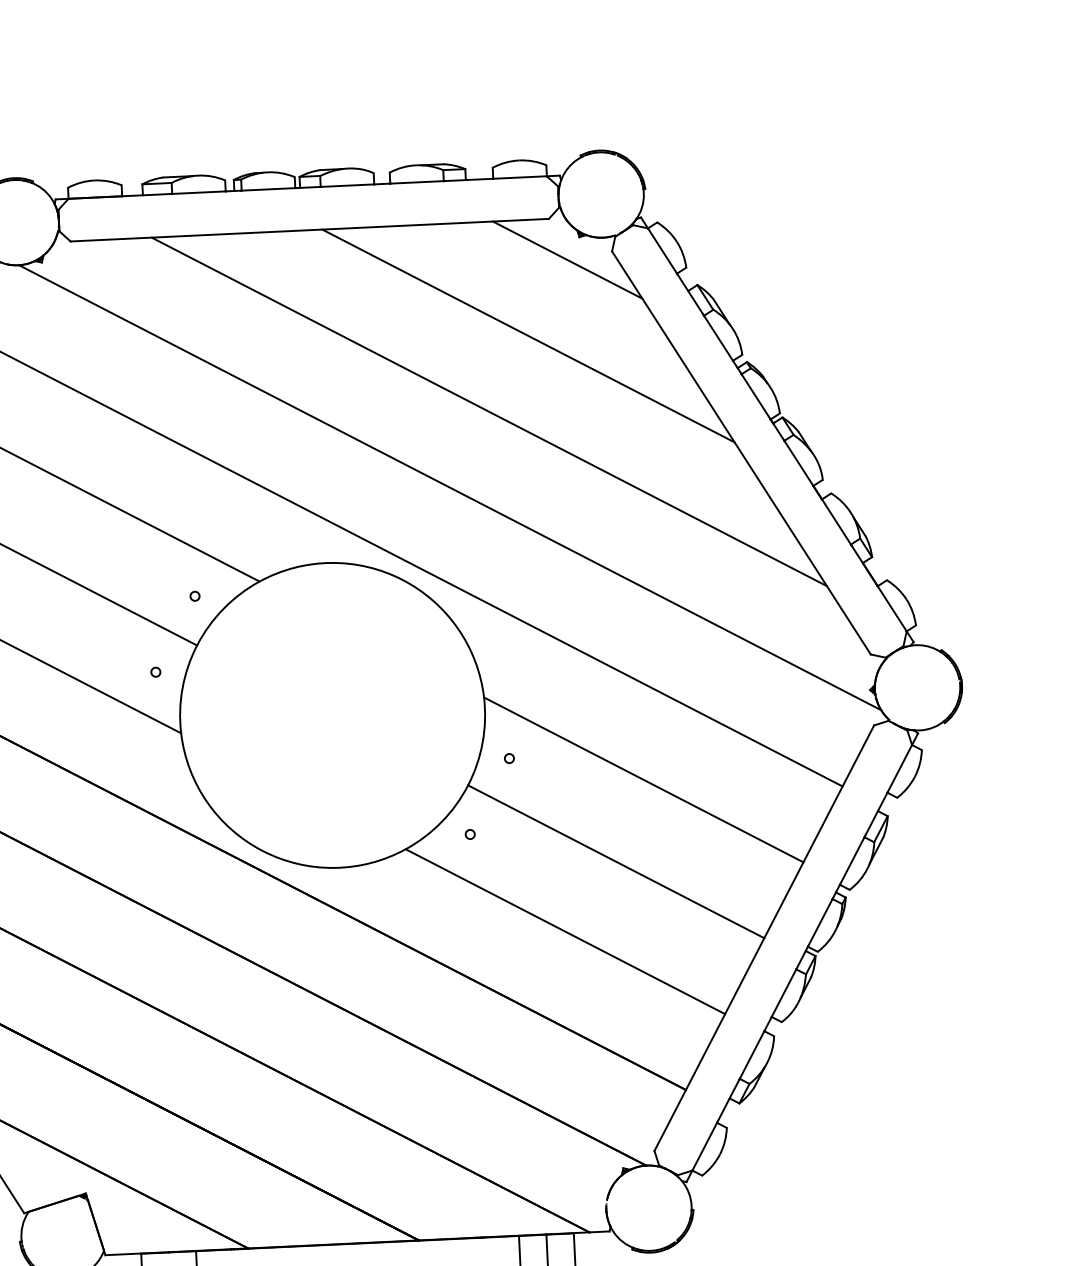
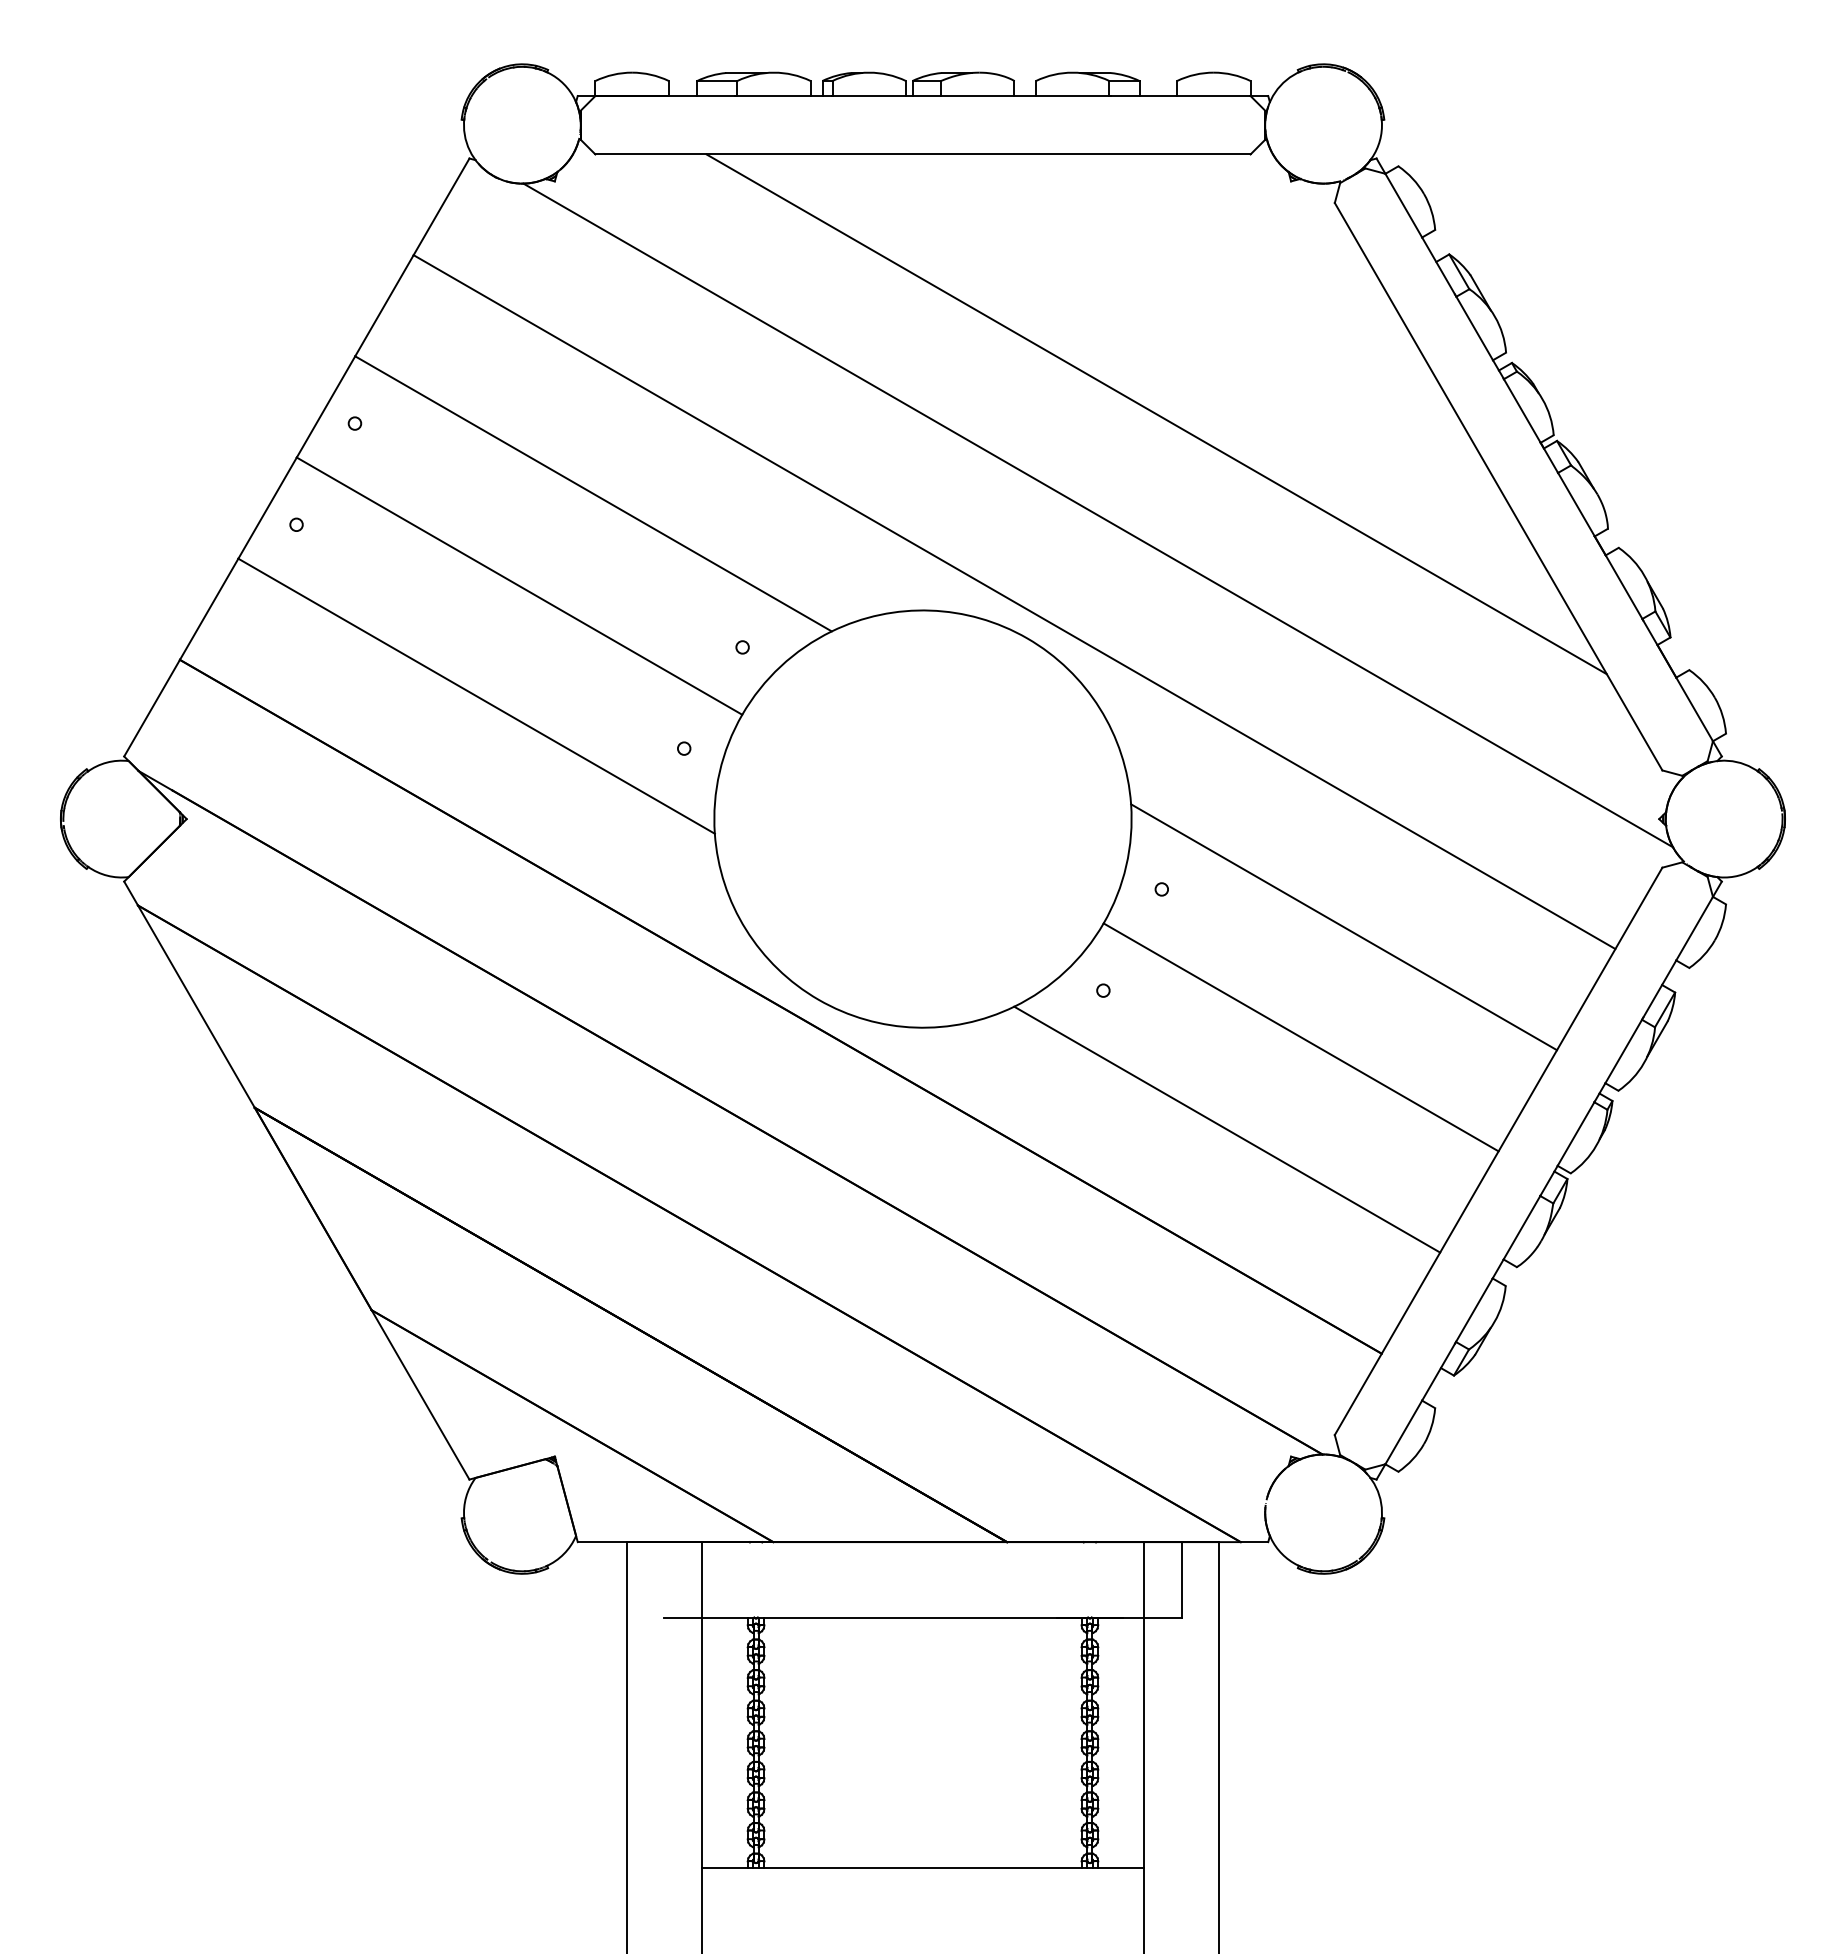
line: (567, 259) -> (1273, 211), removed
line: (528, 335) -> (1214, 312), removed

